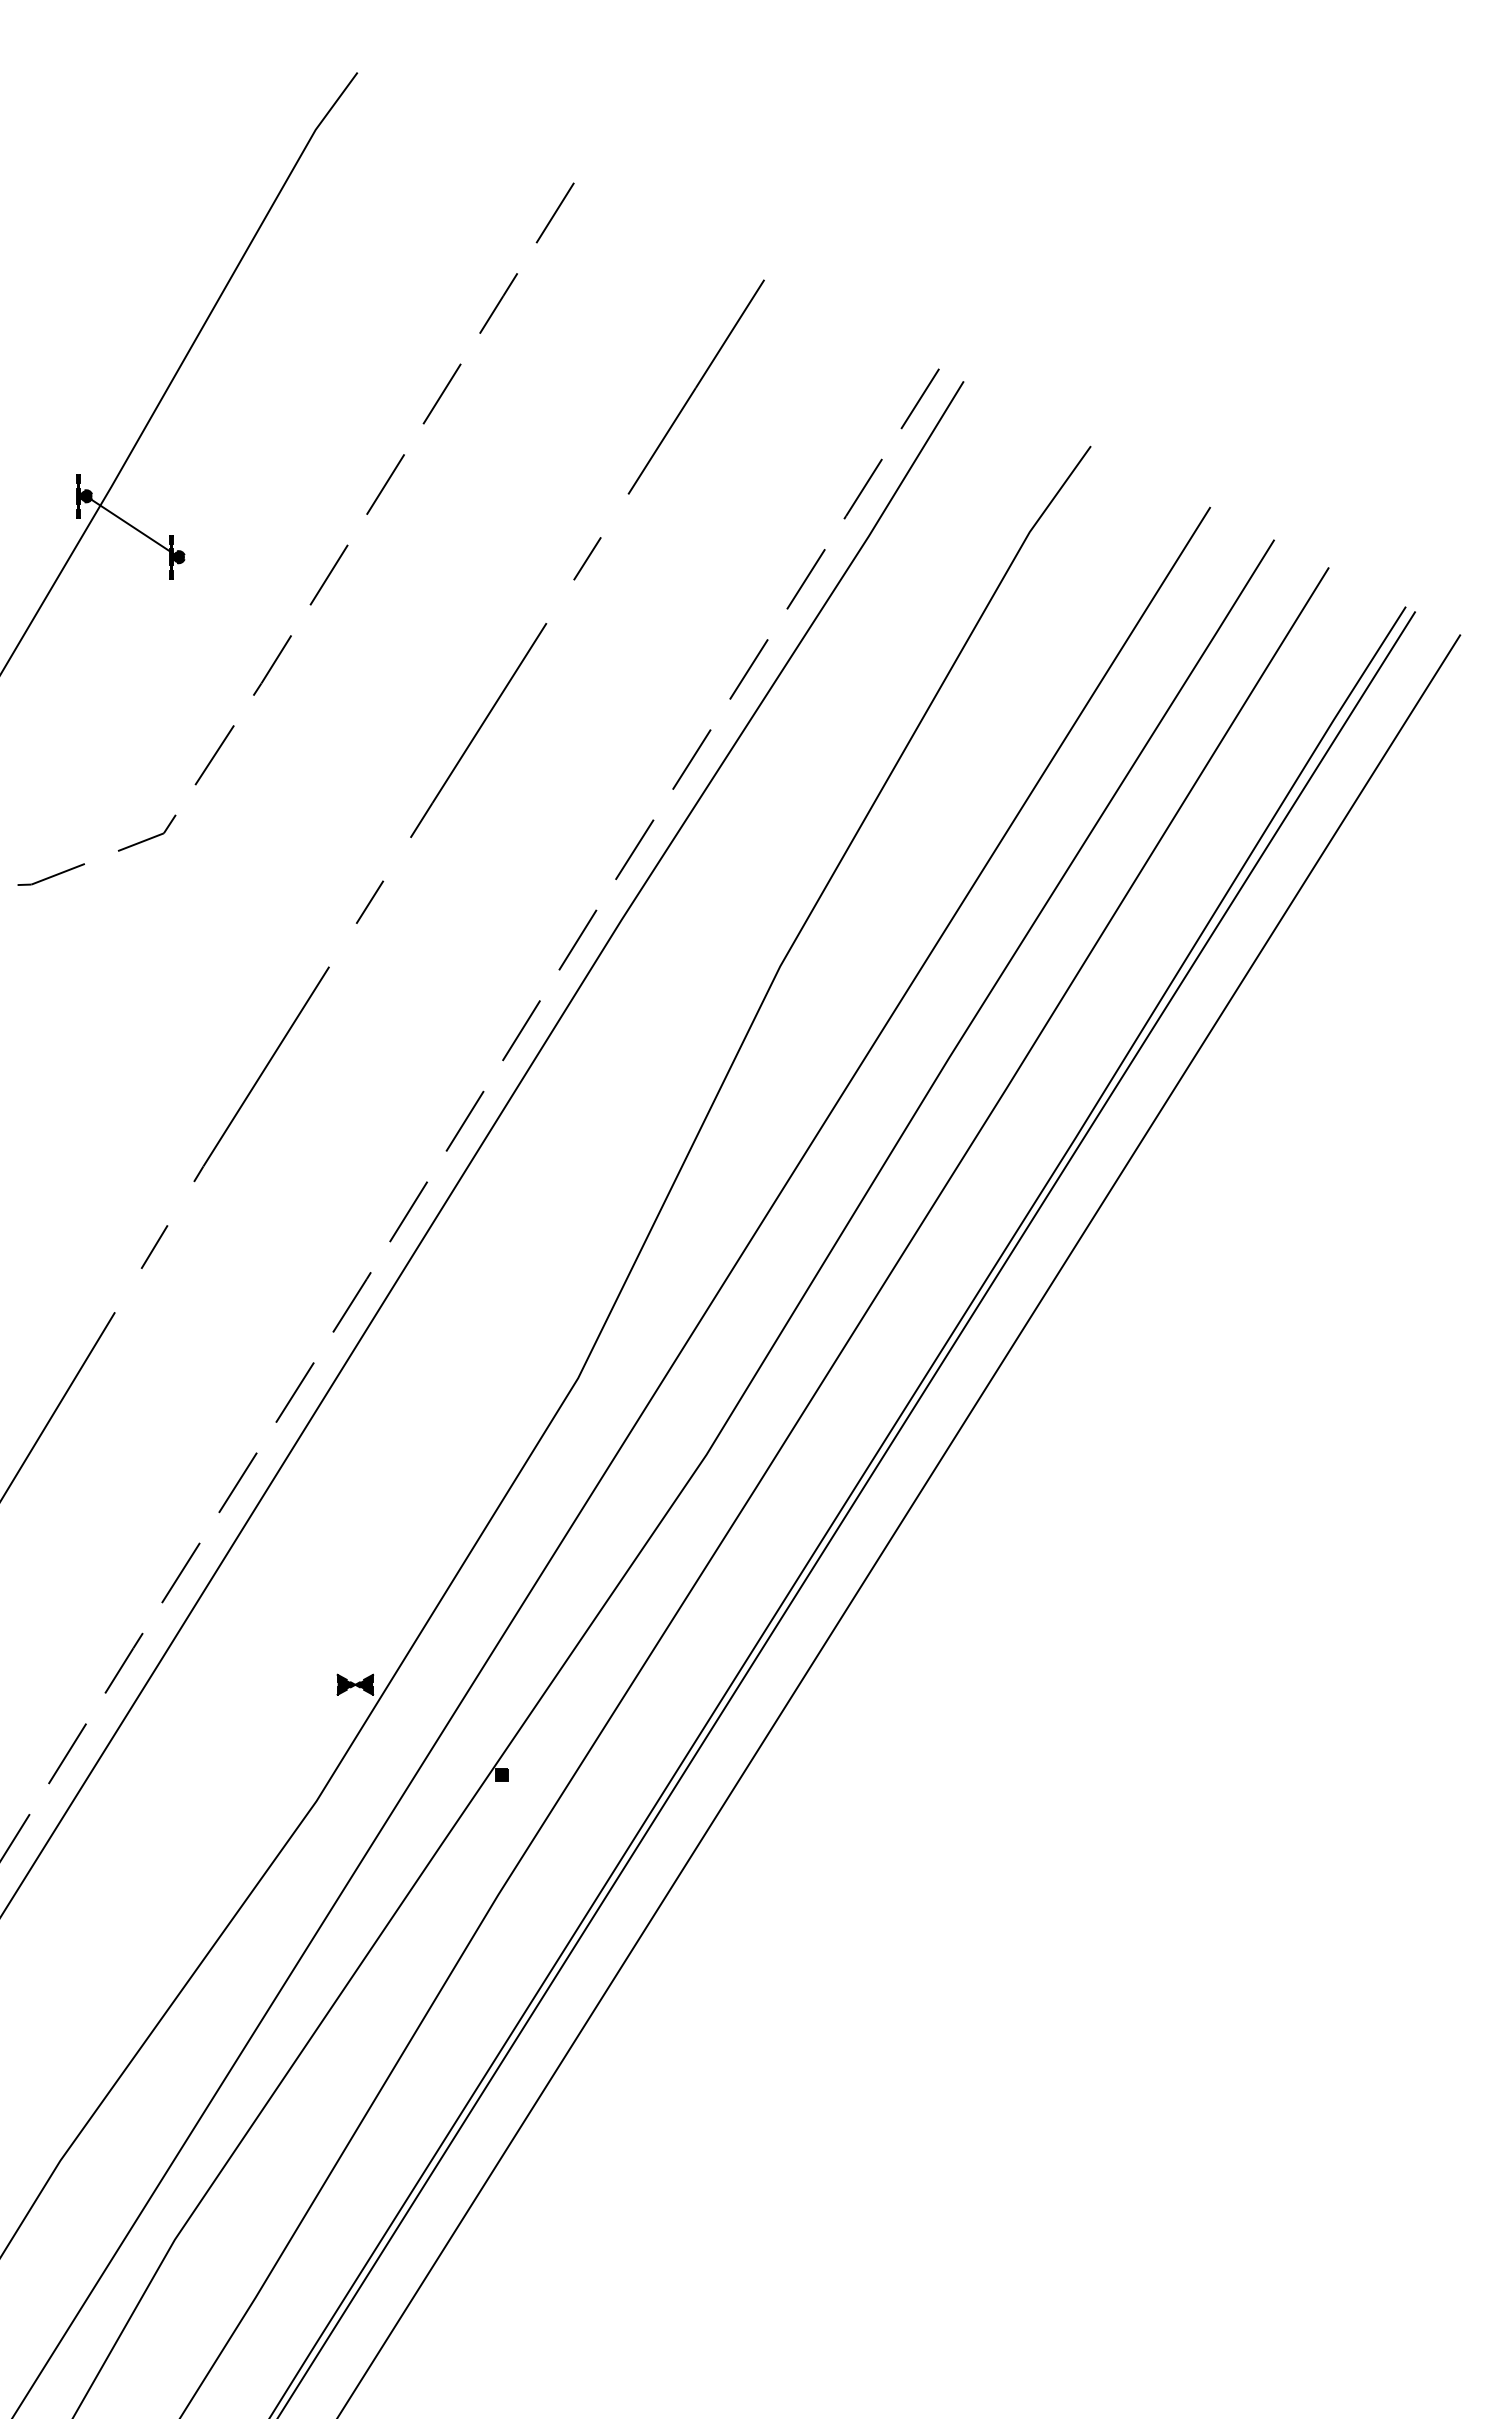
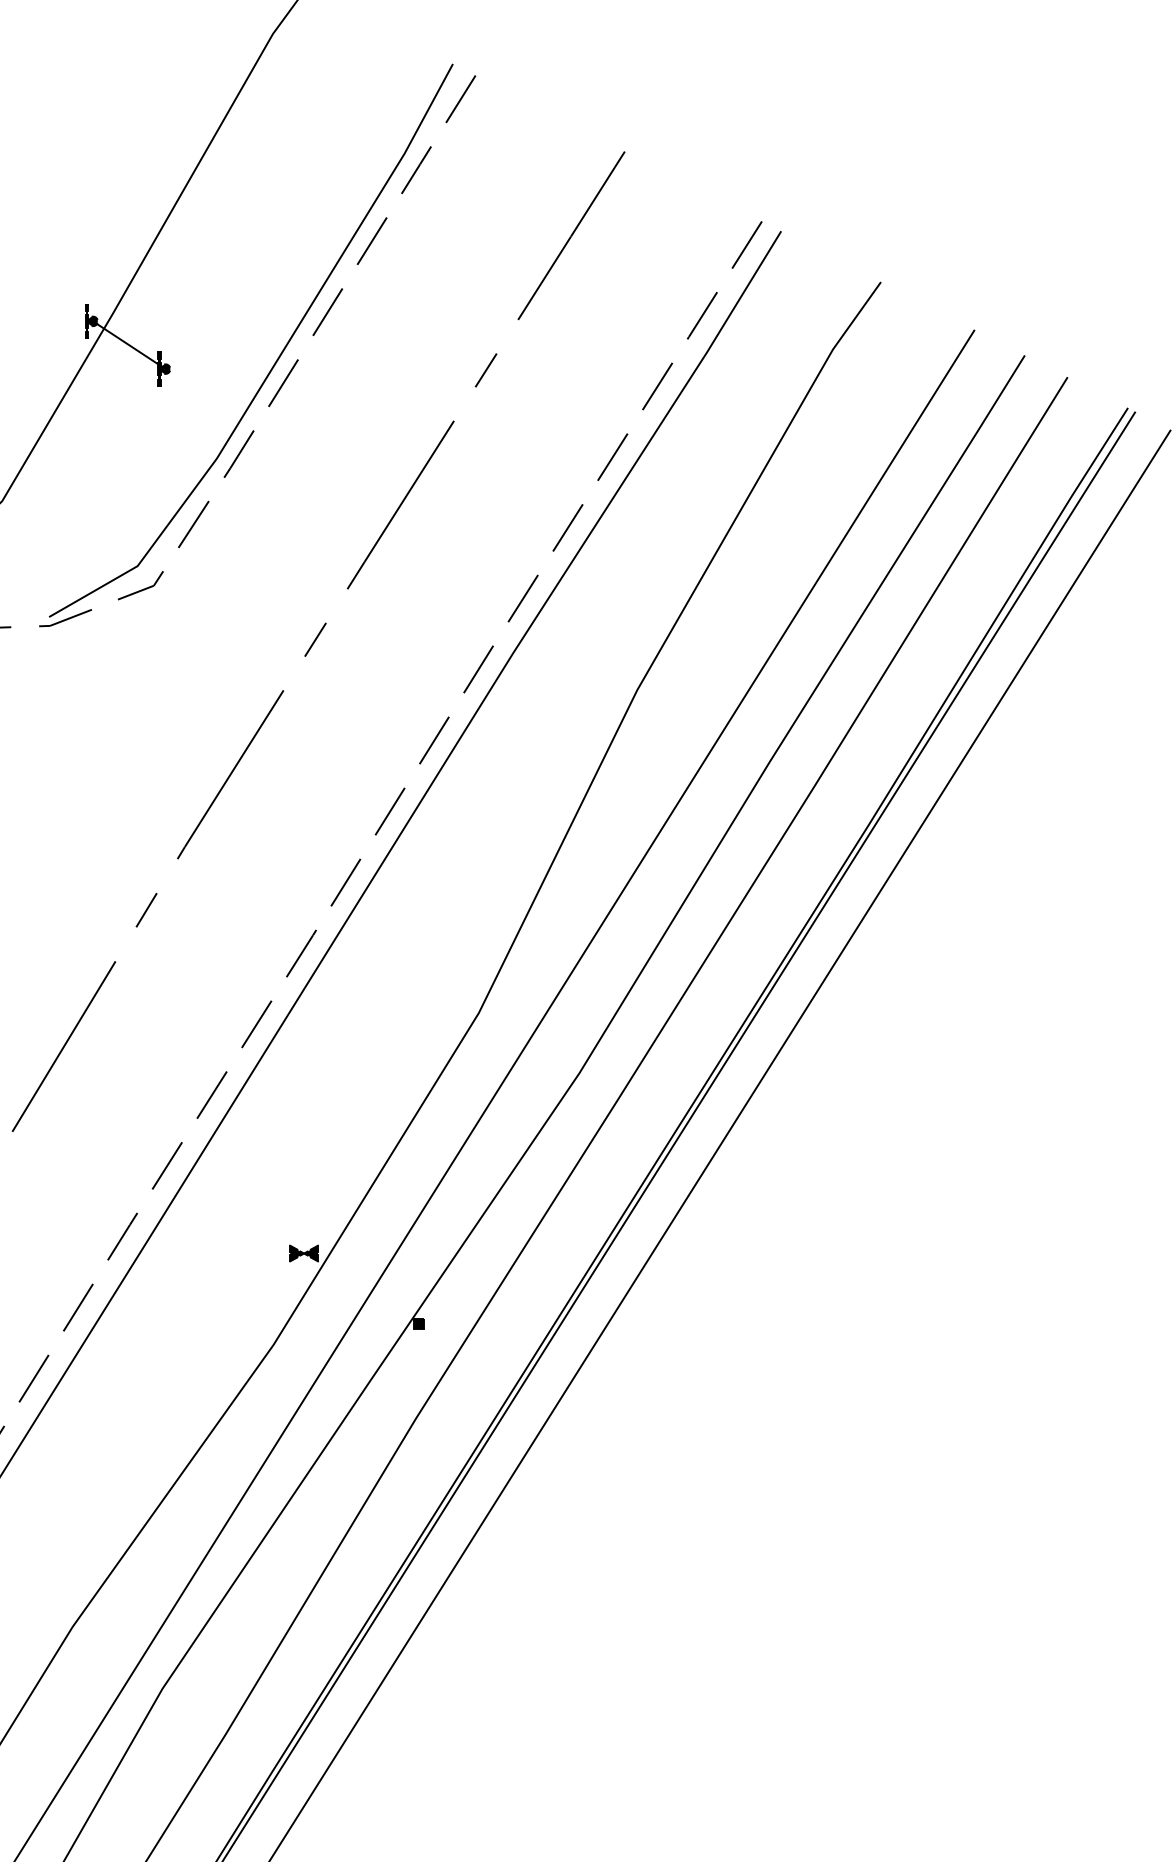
line: (321, 543) -> (277, 358), added

